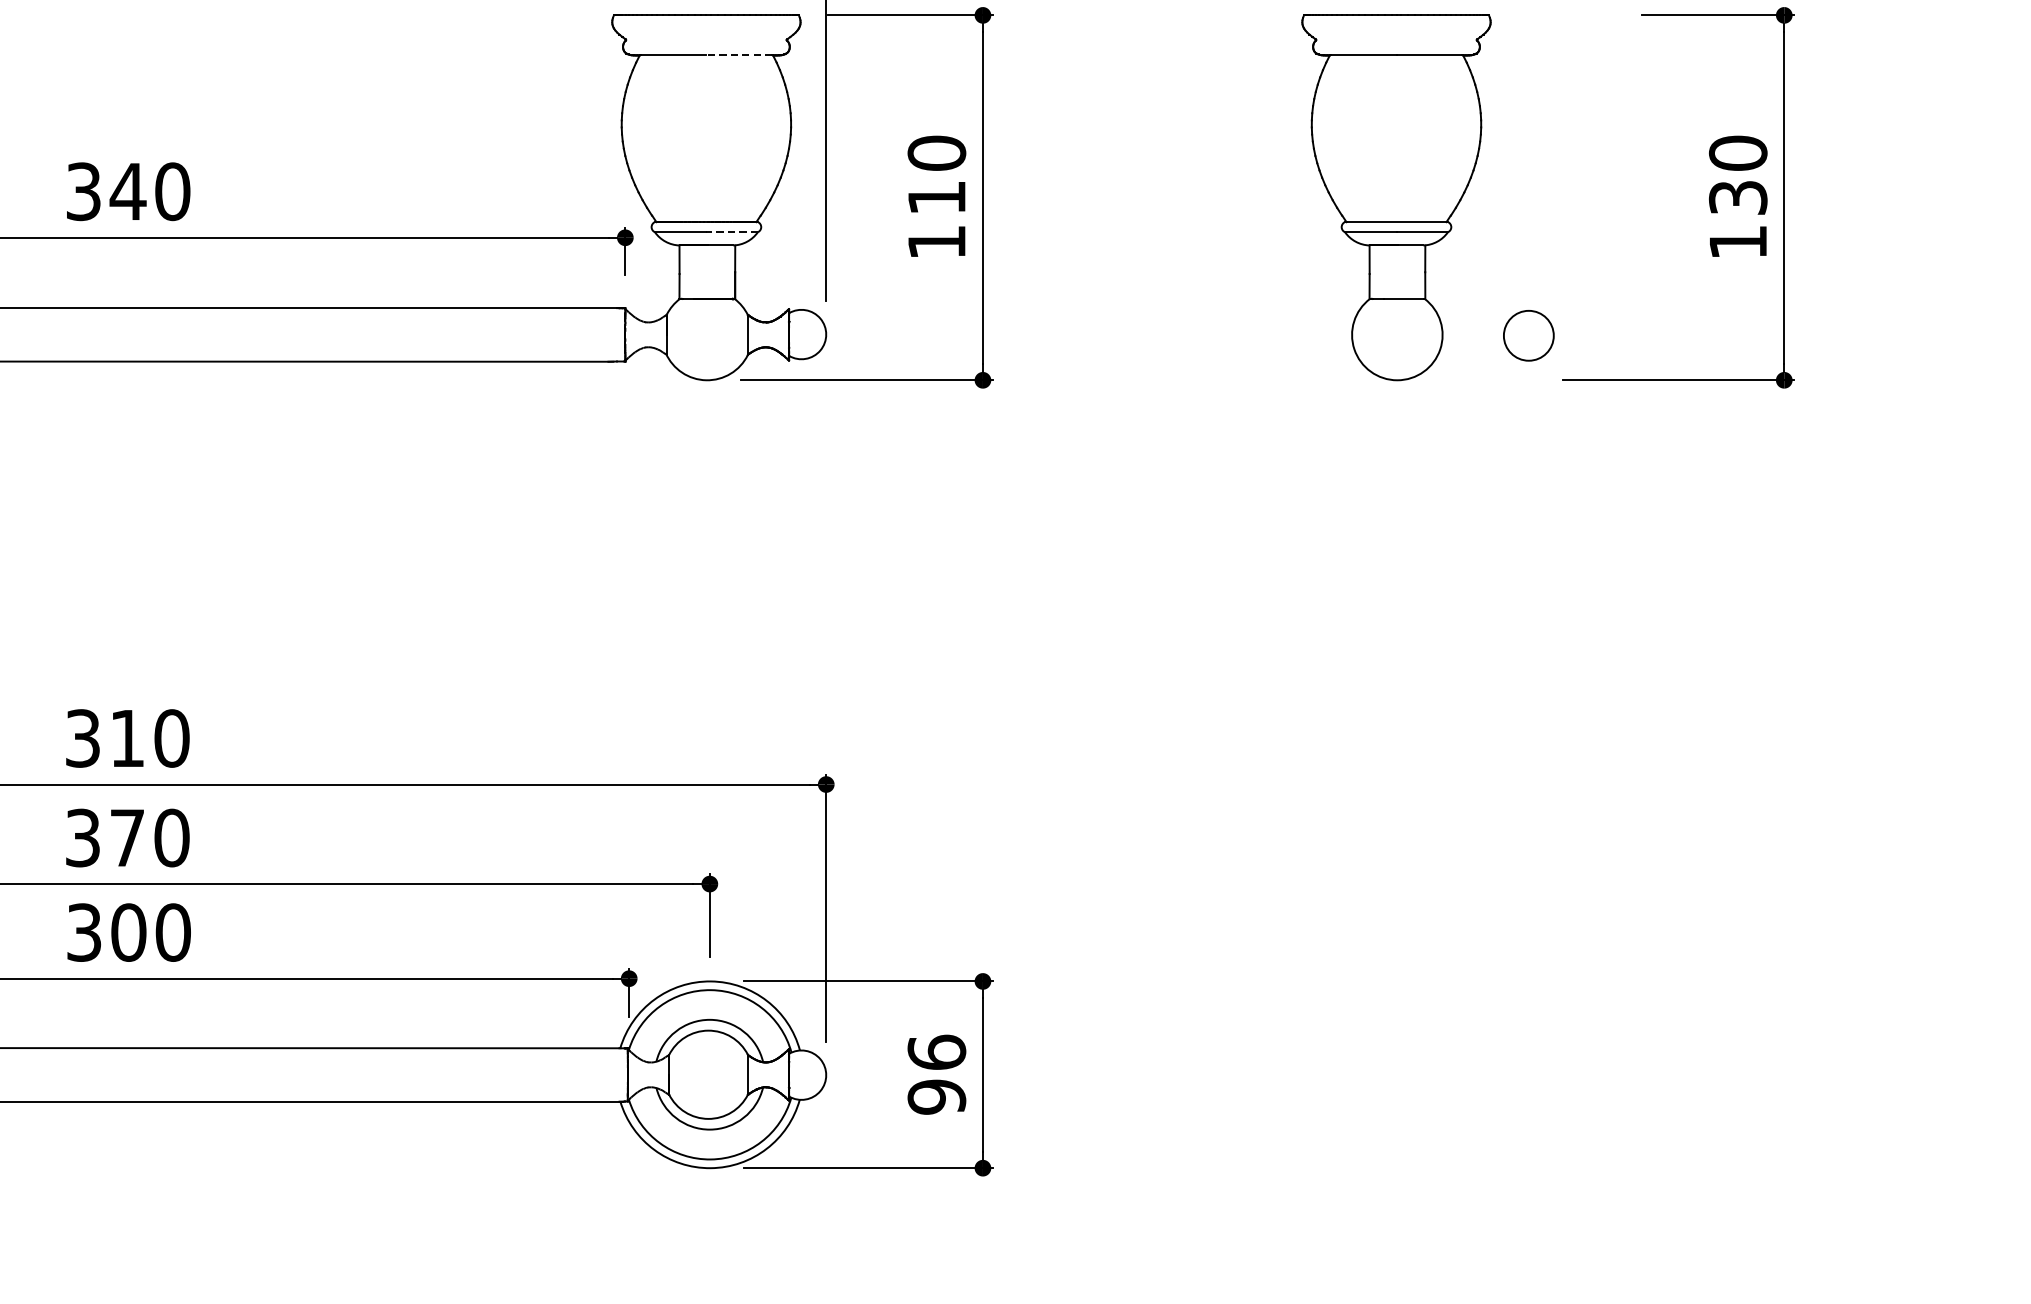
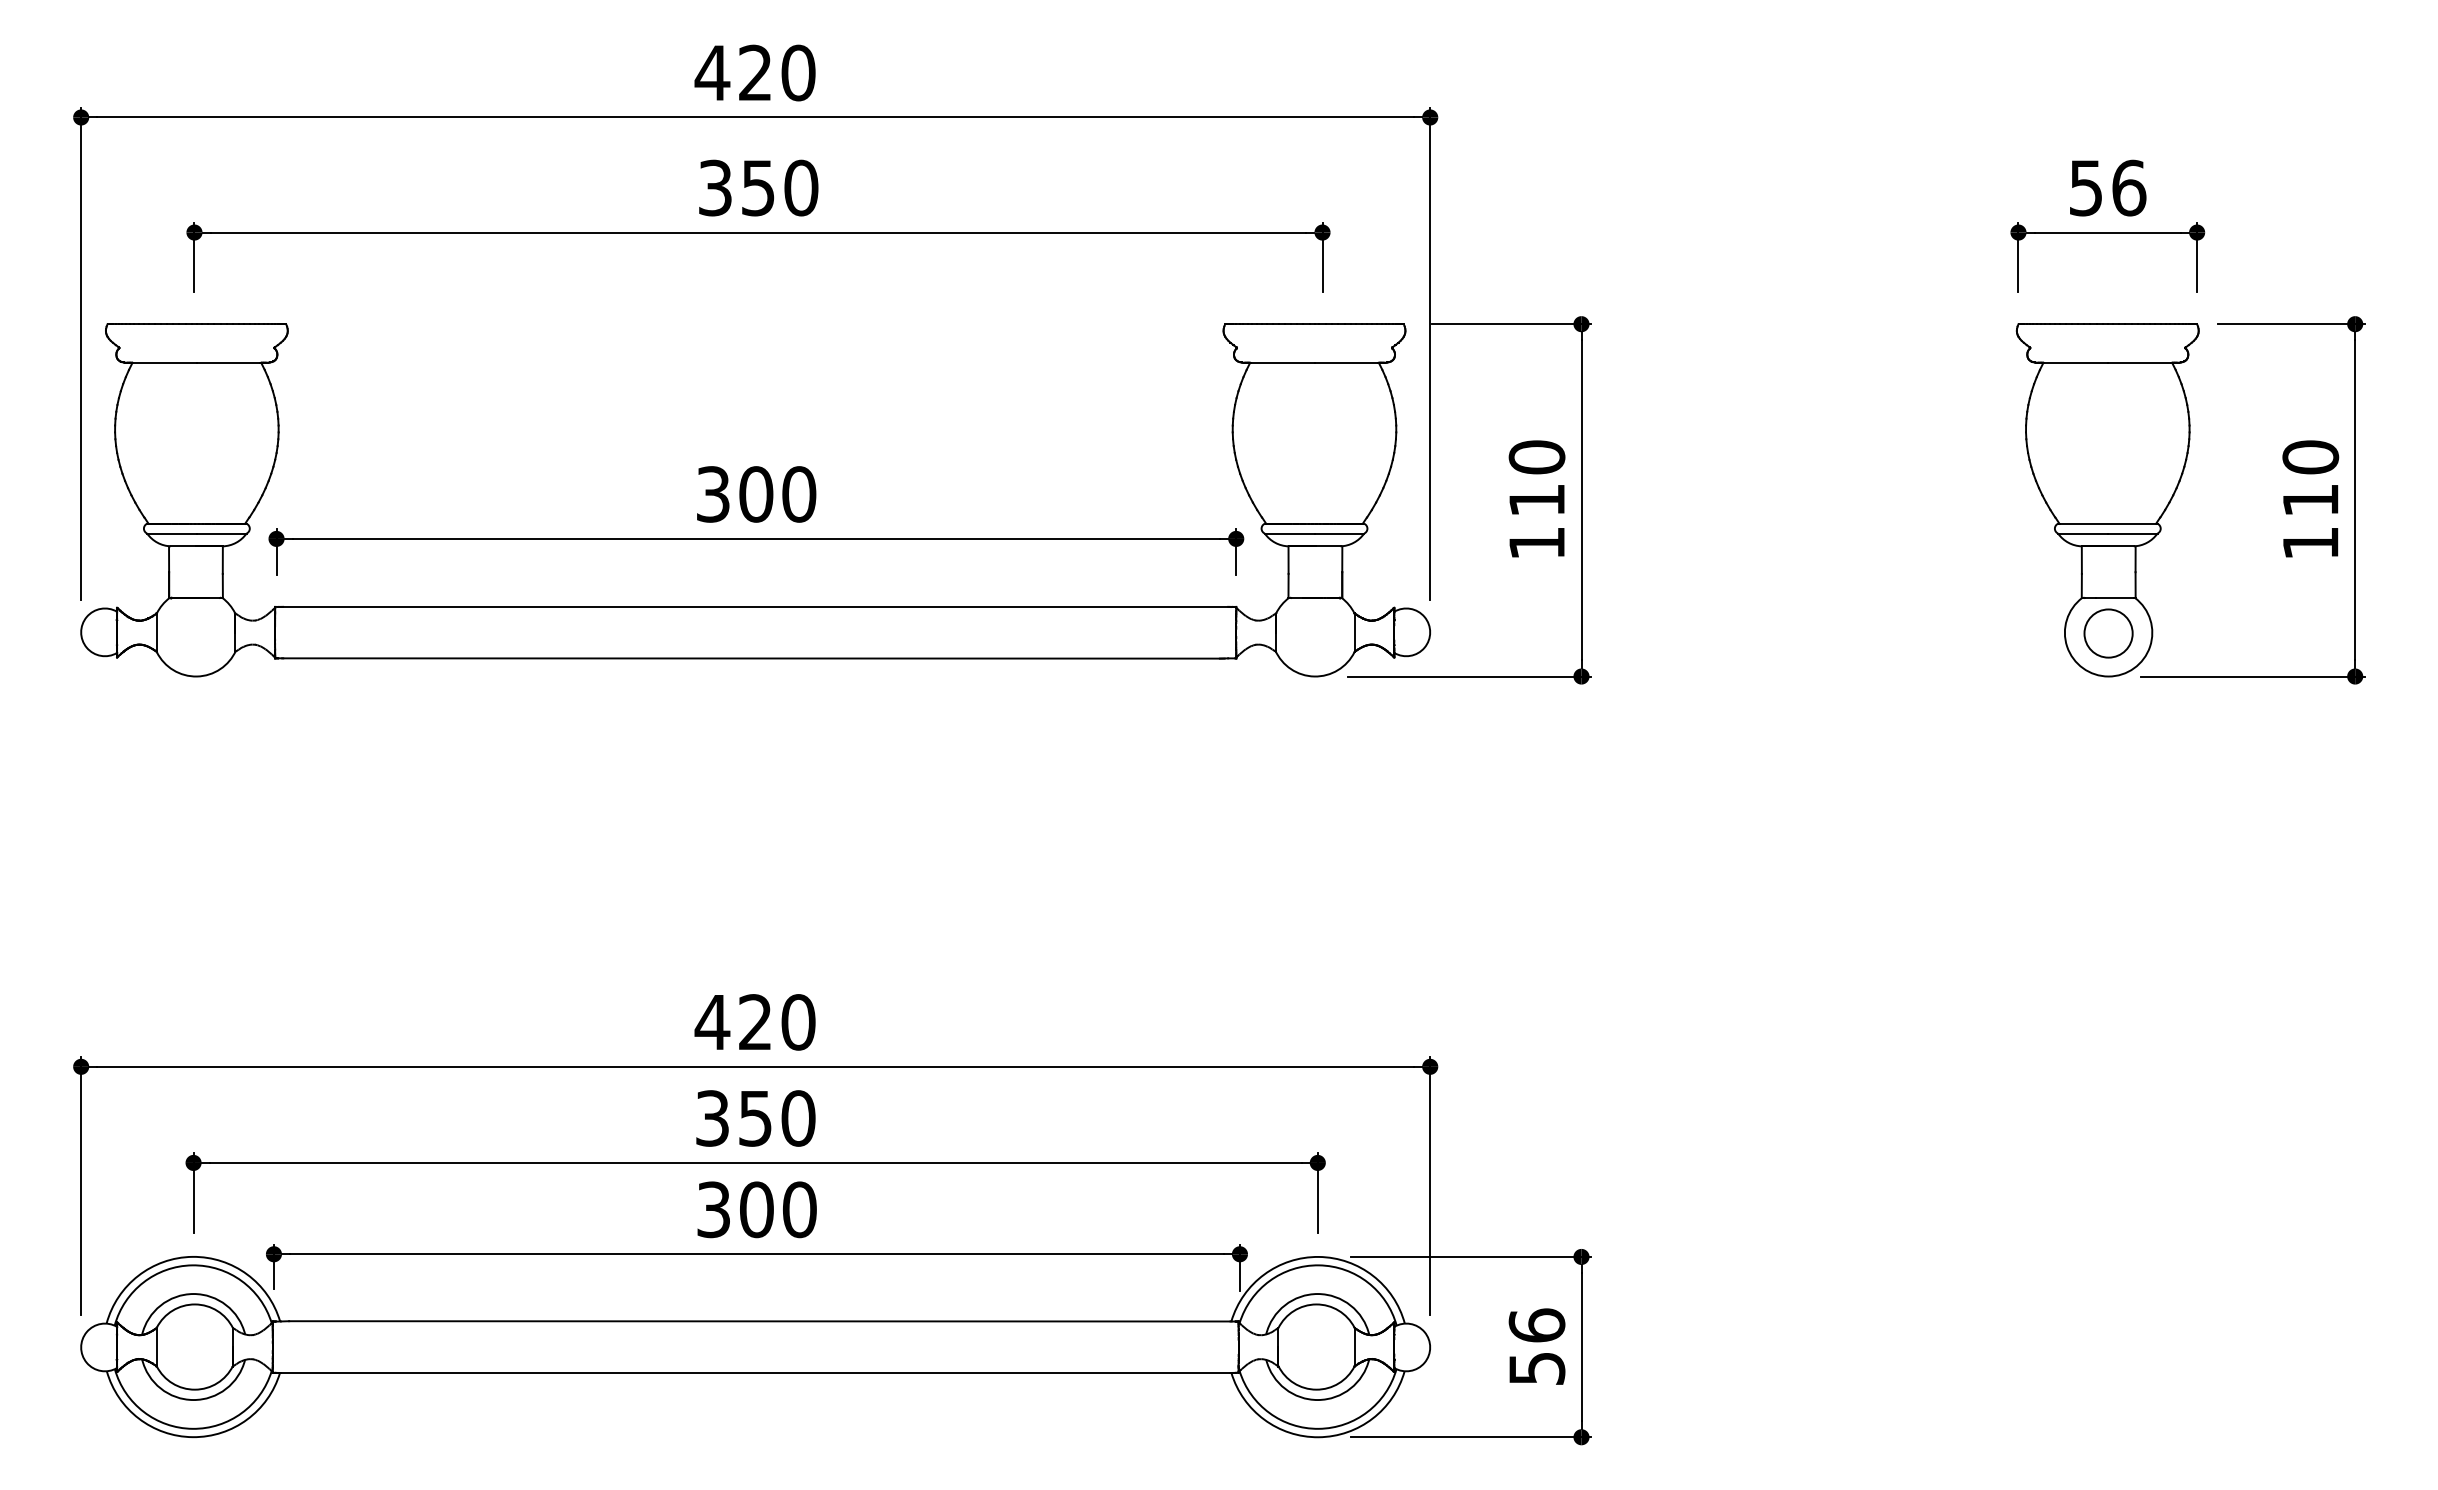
line: (739, 55) -> (1346, 362), dashed -> solid
text: (128, 191) -> (756, 494), 340 -> 300
part: (1396, 197) -> (2107, 500), moved
text: (1737, 197) -> (2310, 500), 130 -> 110
line: (732, 232) -> (1339, 533), dashed -> solid
text: (103, 738) -> (732, 1022), 310 -> 420
text: (127, 838) -> (755, 1118), 370 -> 350
text: (936, 1096) -> (1536, 1368), 96 -> 56

